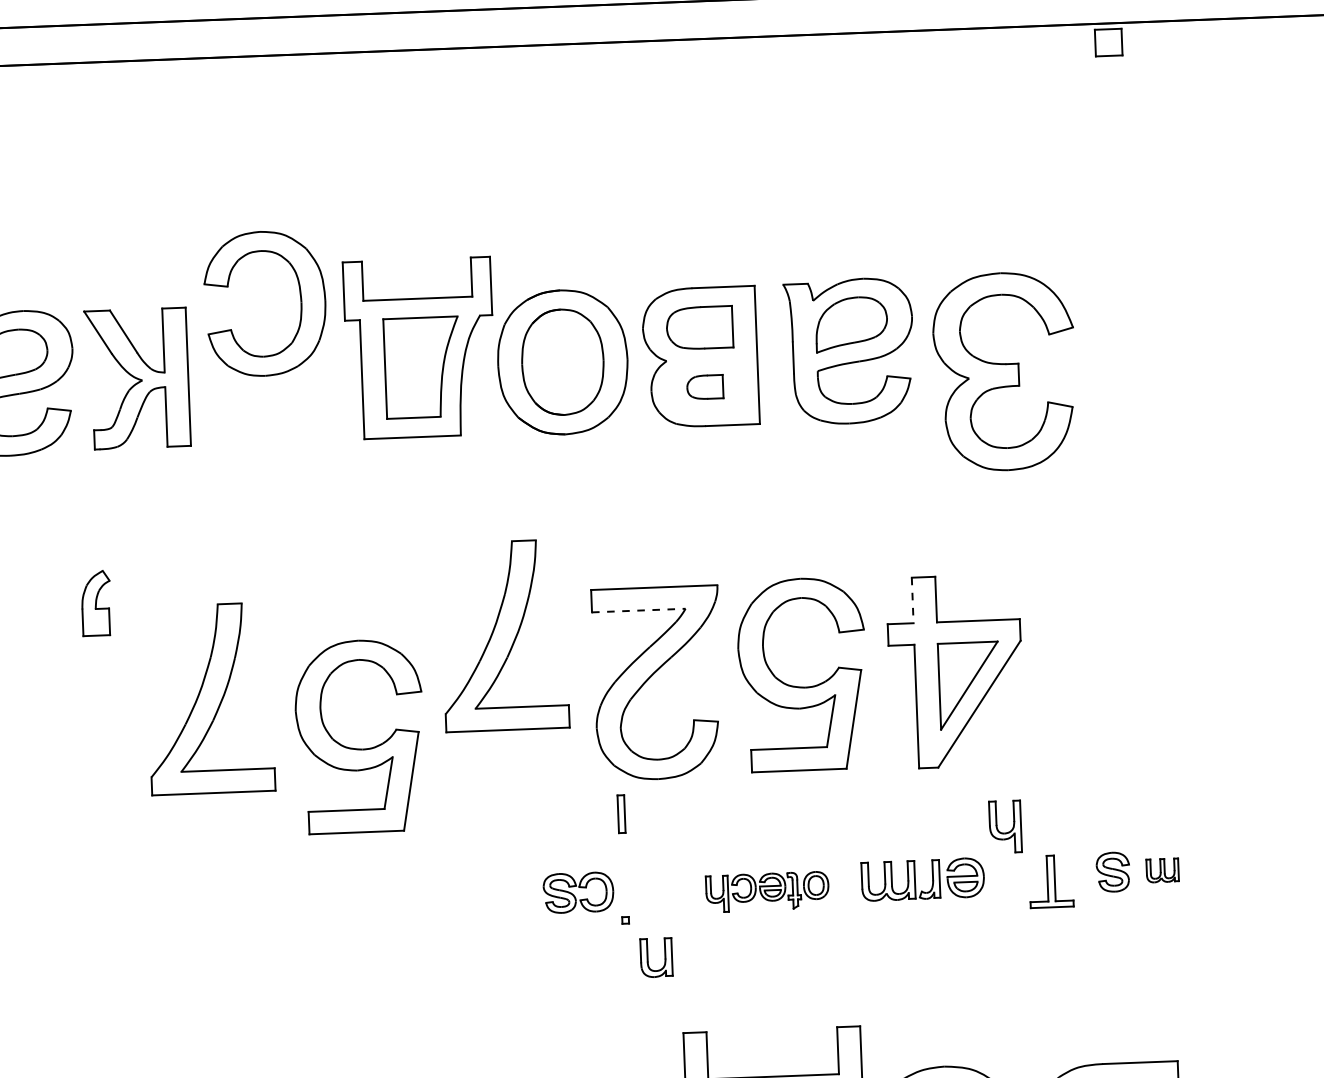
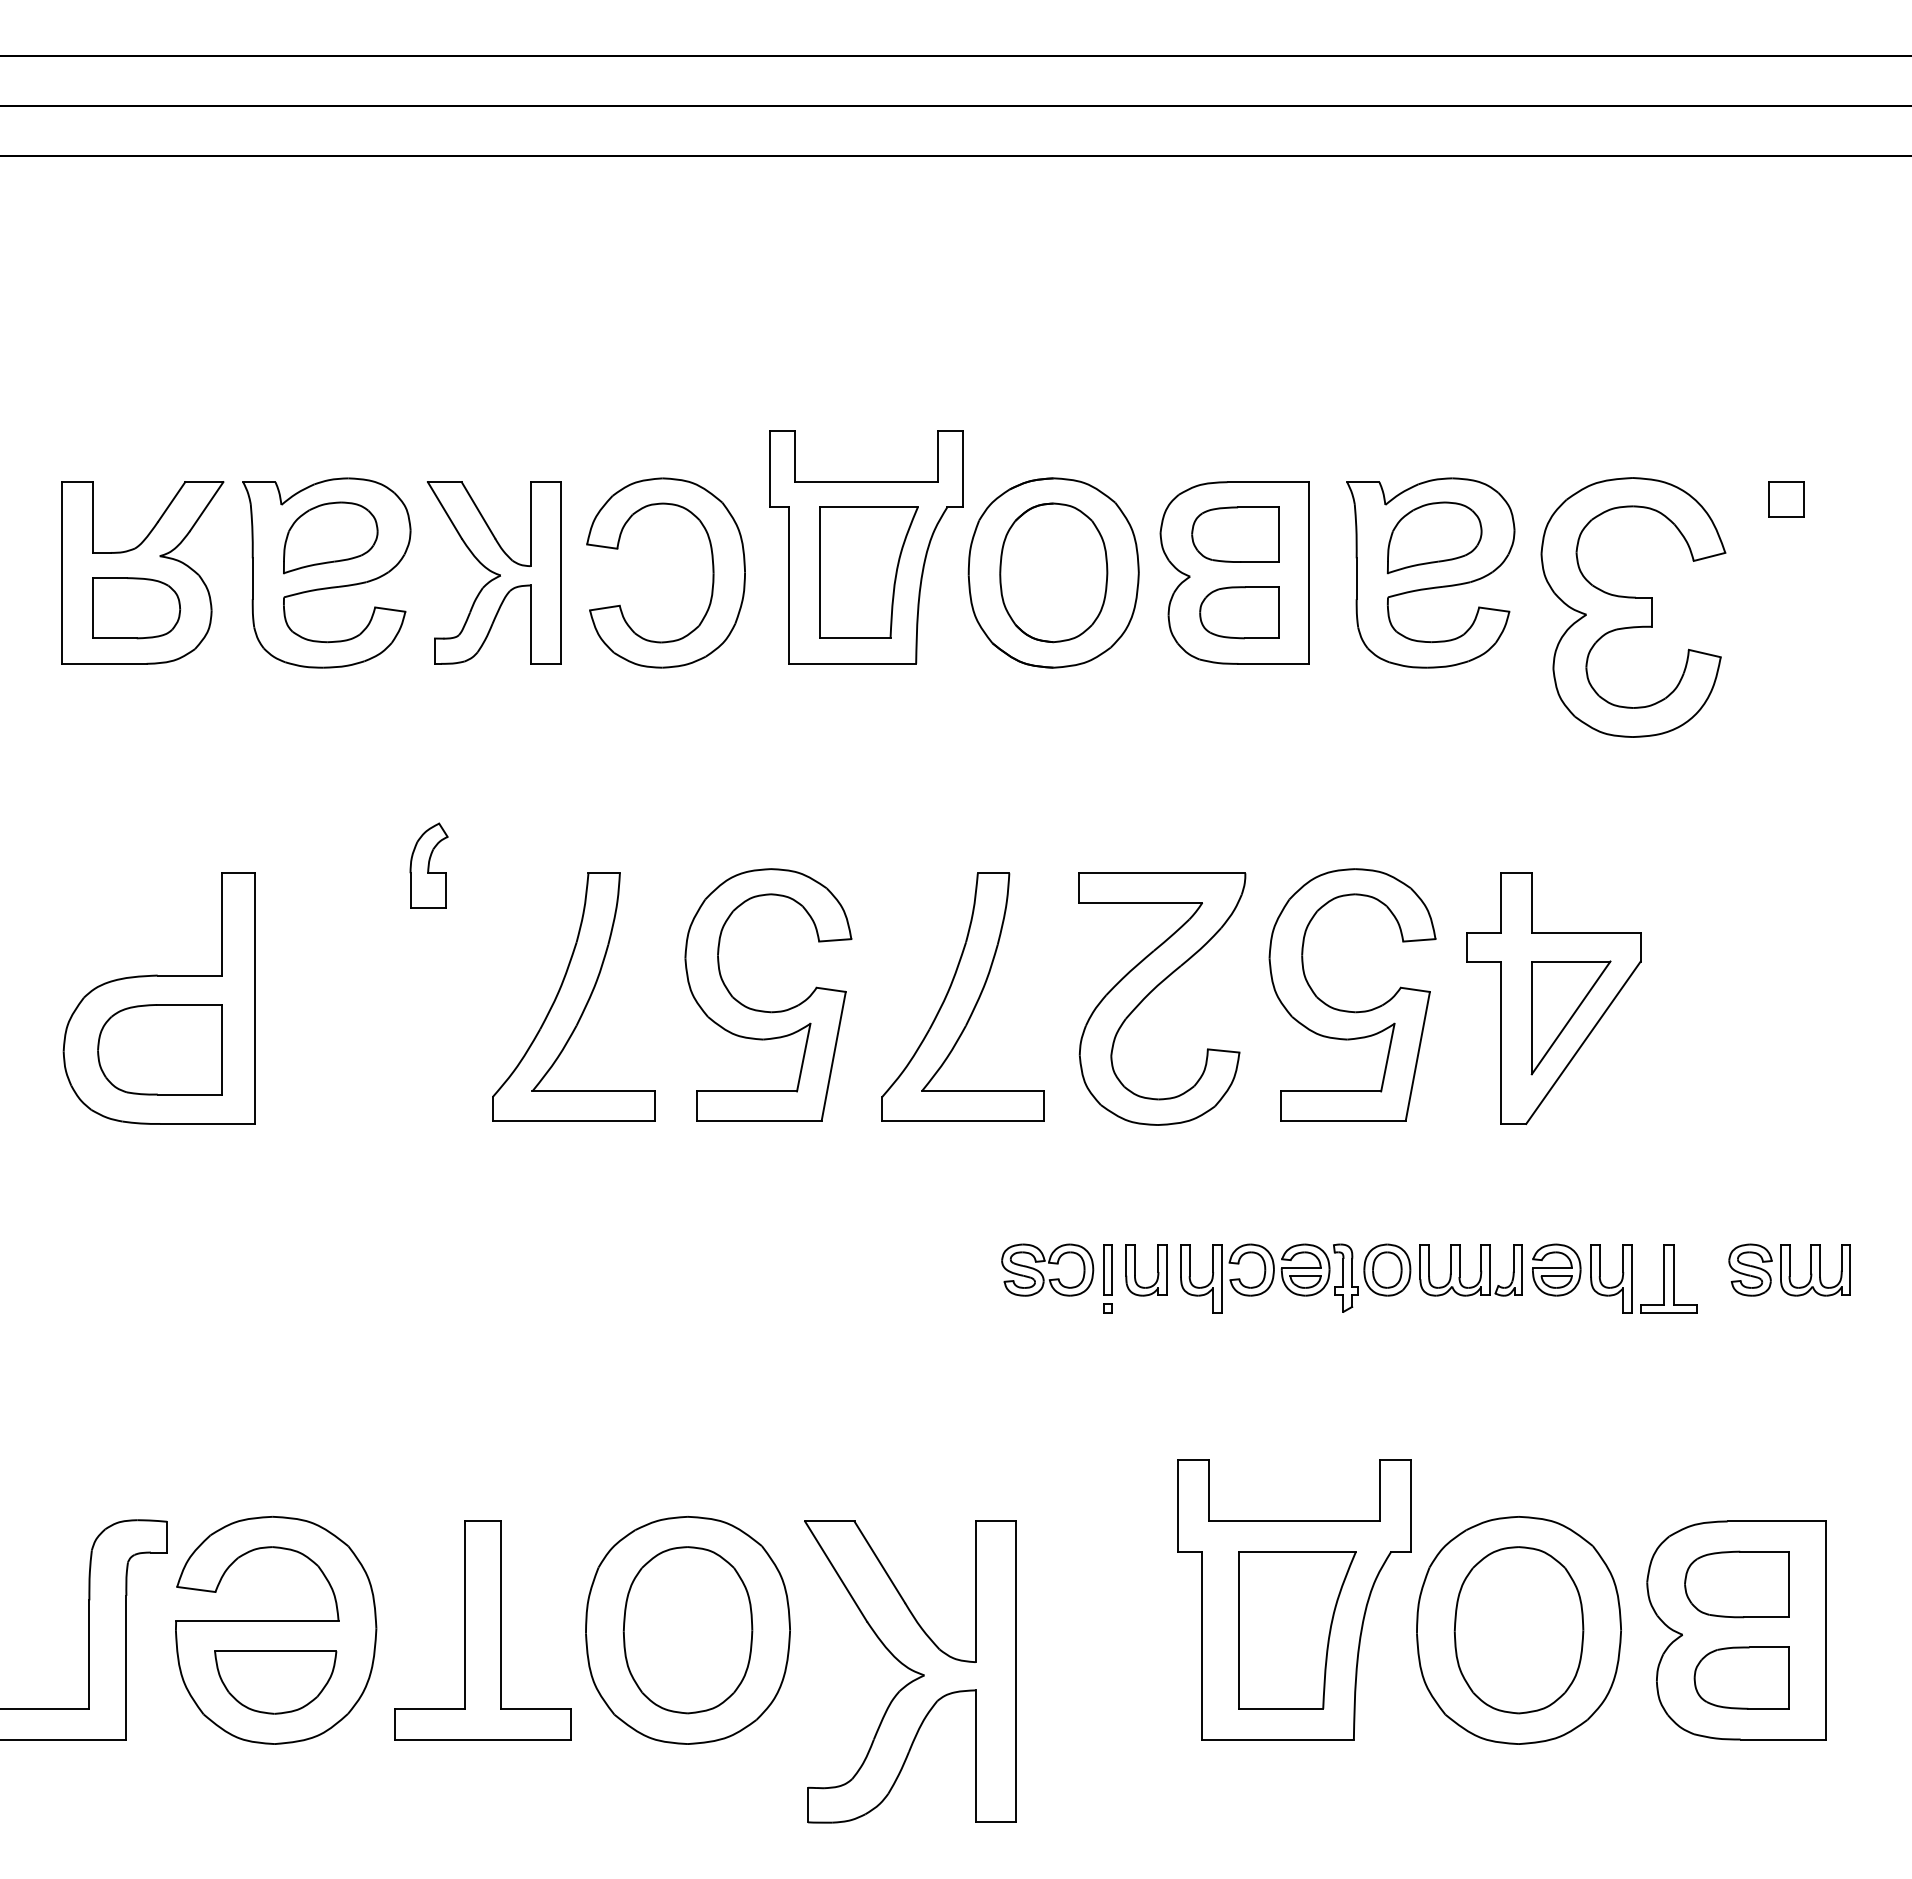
part: (1108, 42) -> (1786, 499), moved
part: (300, 301) -> (712, 572), moved
part: (705, 386) -> (1239, 612), size x1.67
line: (913, 600) -> (1501, 903), dashed -> solid
line: (638, 610) -> (1140, 902), dashed -> solid
part: (503, 635) -> (962, 996), moved
part: (358, 748) -> (765, 1010), moved
part: (621, 813) -> (1107, 1269), moved
part: (1005, 832) -> (1611, 1286), moved
part: (1162, 870) -> (1815, 1270), size x1.67
part: (767, 891) -> (1295, 1278), size x1.43
part: (648, 958) -> (1135, 1270), moved

